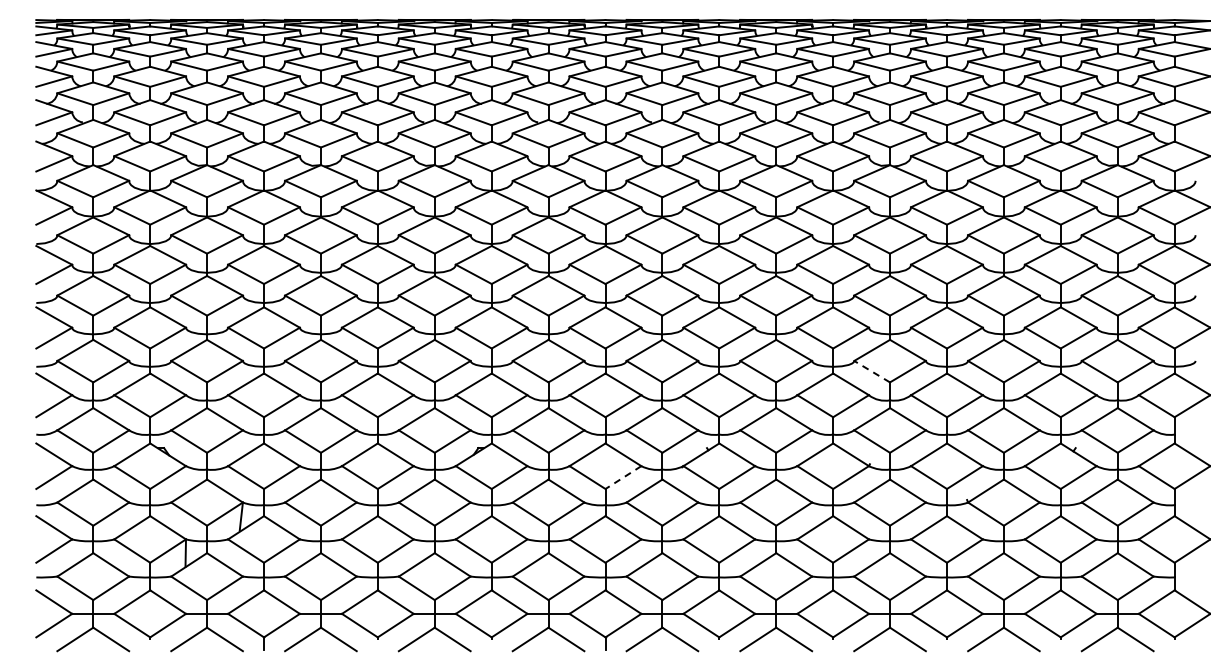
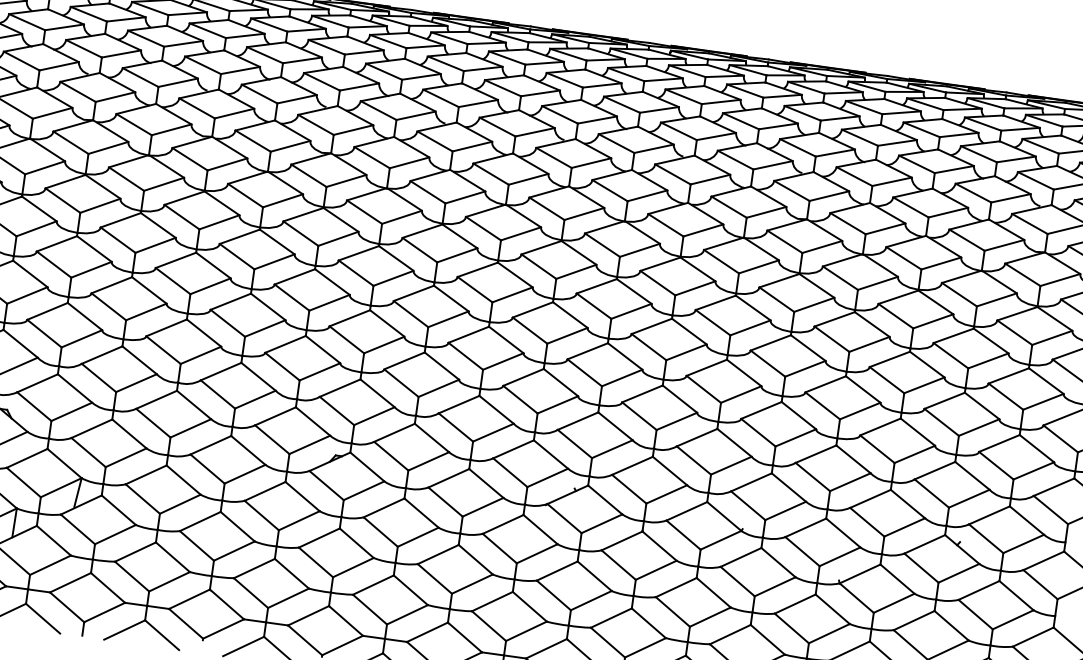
line: (872, 371) -> (758, 432), dashed -> solid
line: (623, 477) -> (483, 507), dashed -> solid

